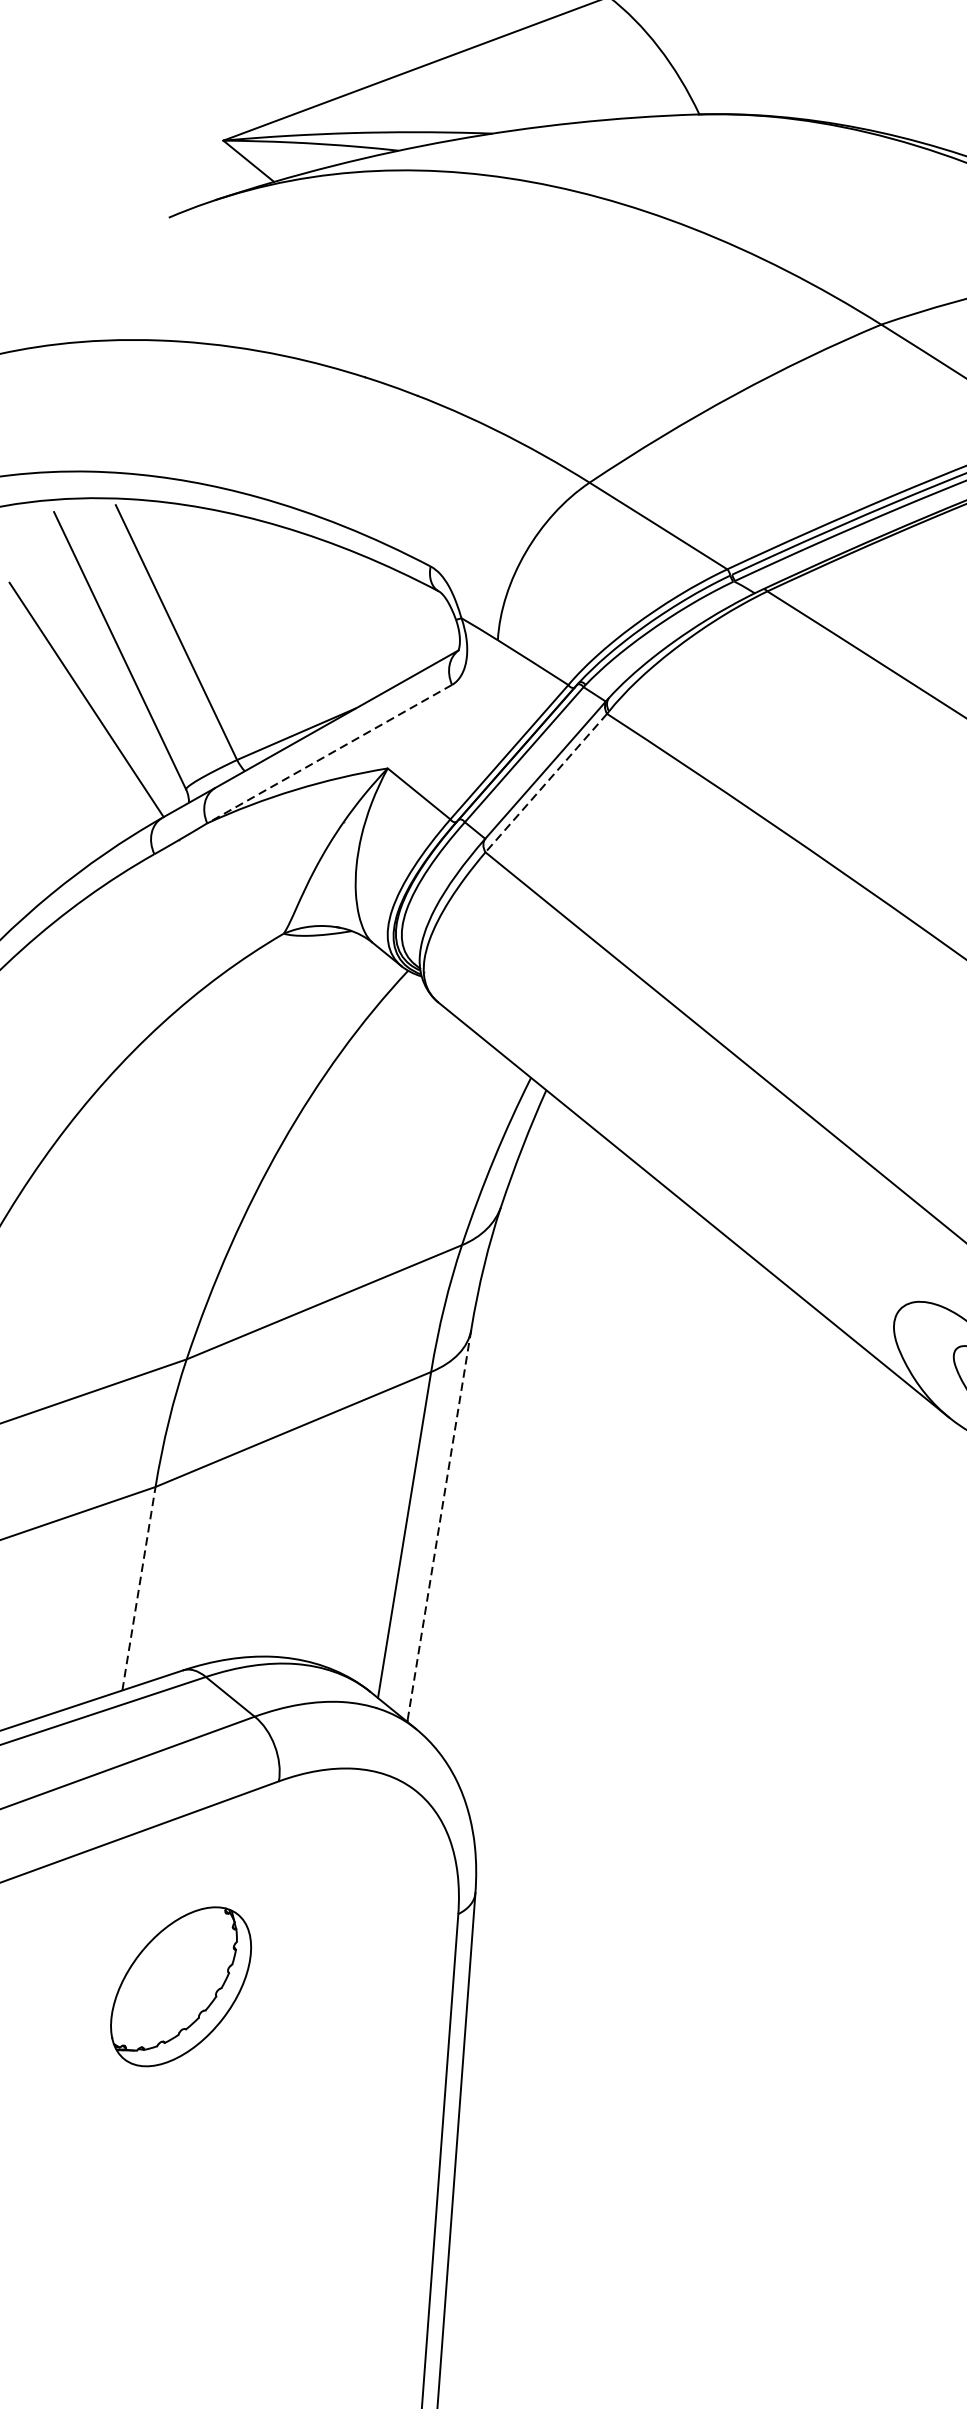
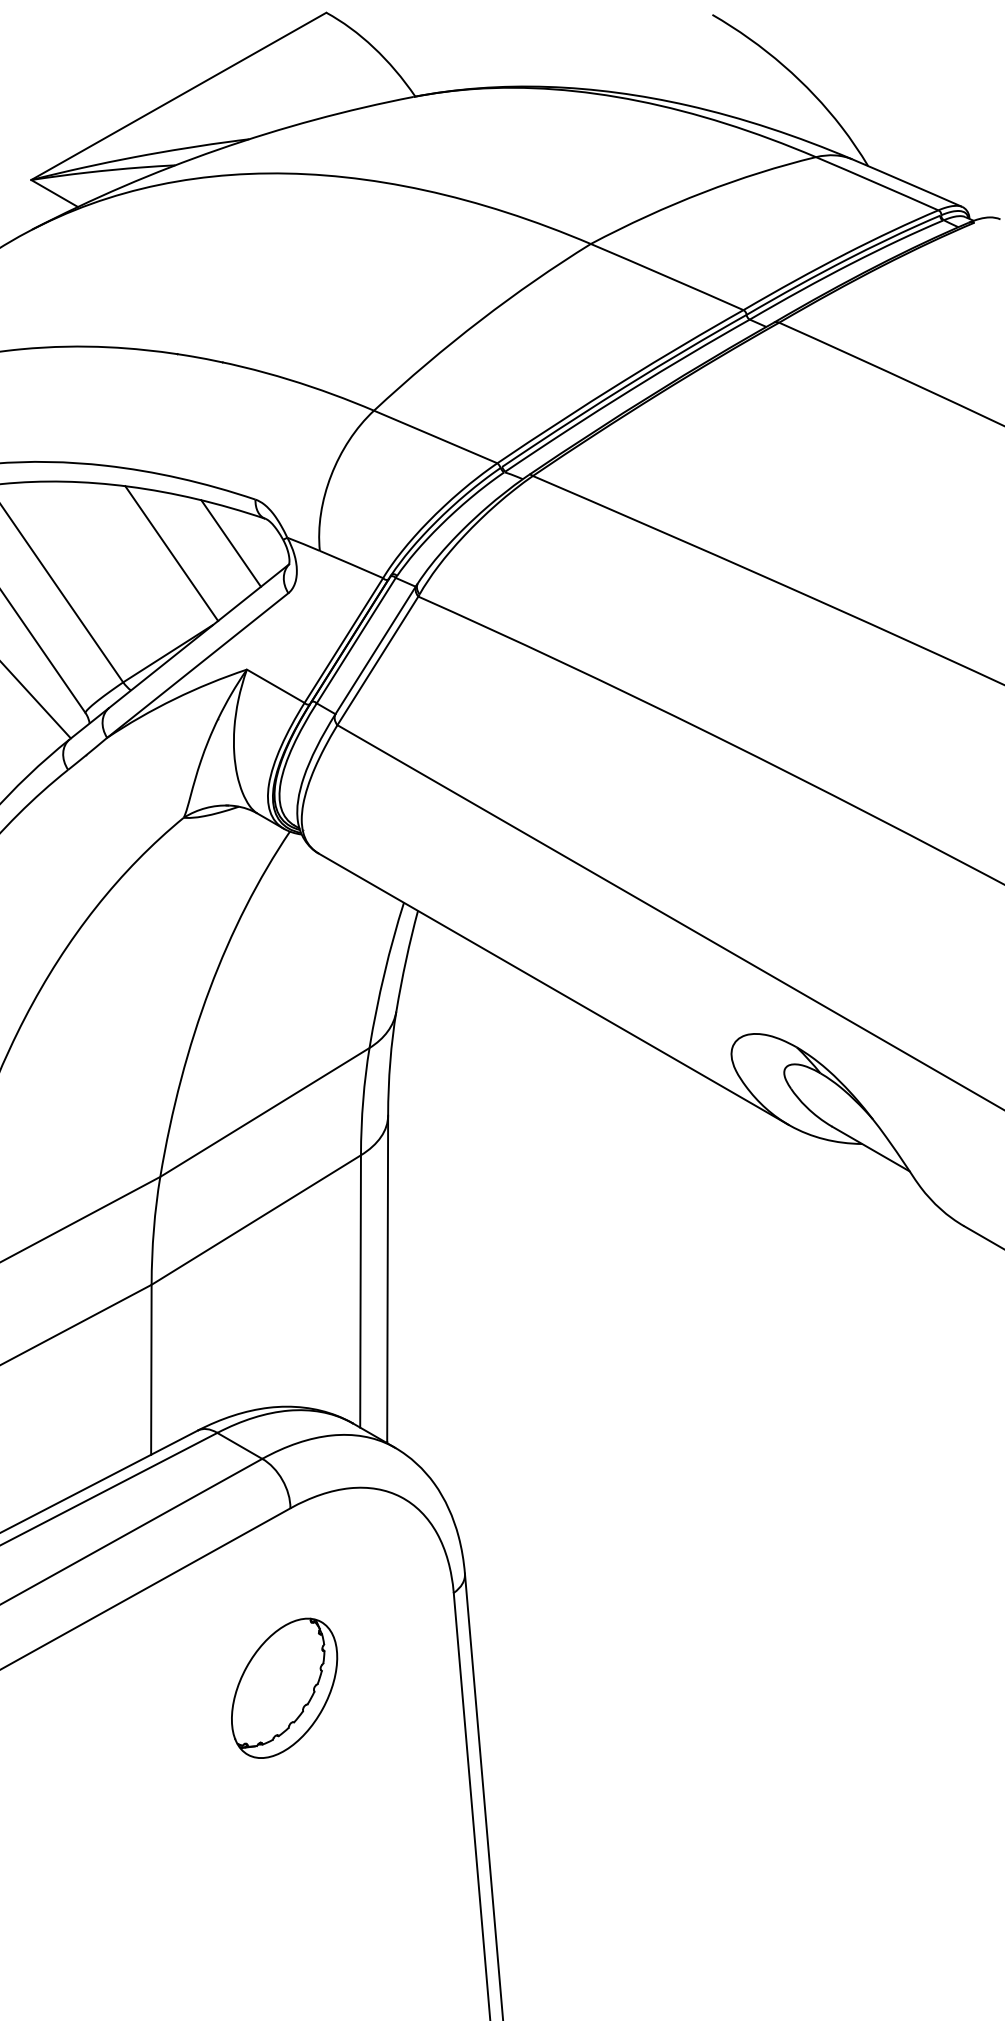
line: (319, 614) -> (171, 553), added
line: (392, 614) -> (230, 543), added
line: (329, 754) -> (197, 665), dashed -> solid
line: (545, 782) -> (377, 660), dashed -> solid
line: (439, 1524) -> (387, 1278), dashed -> solid
line: (139, 1588) -> (151, 1369), dashed -> solid
part: (181, 1985) -> (284, 1687), moved

